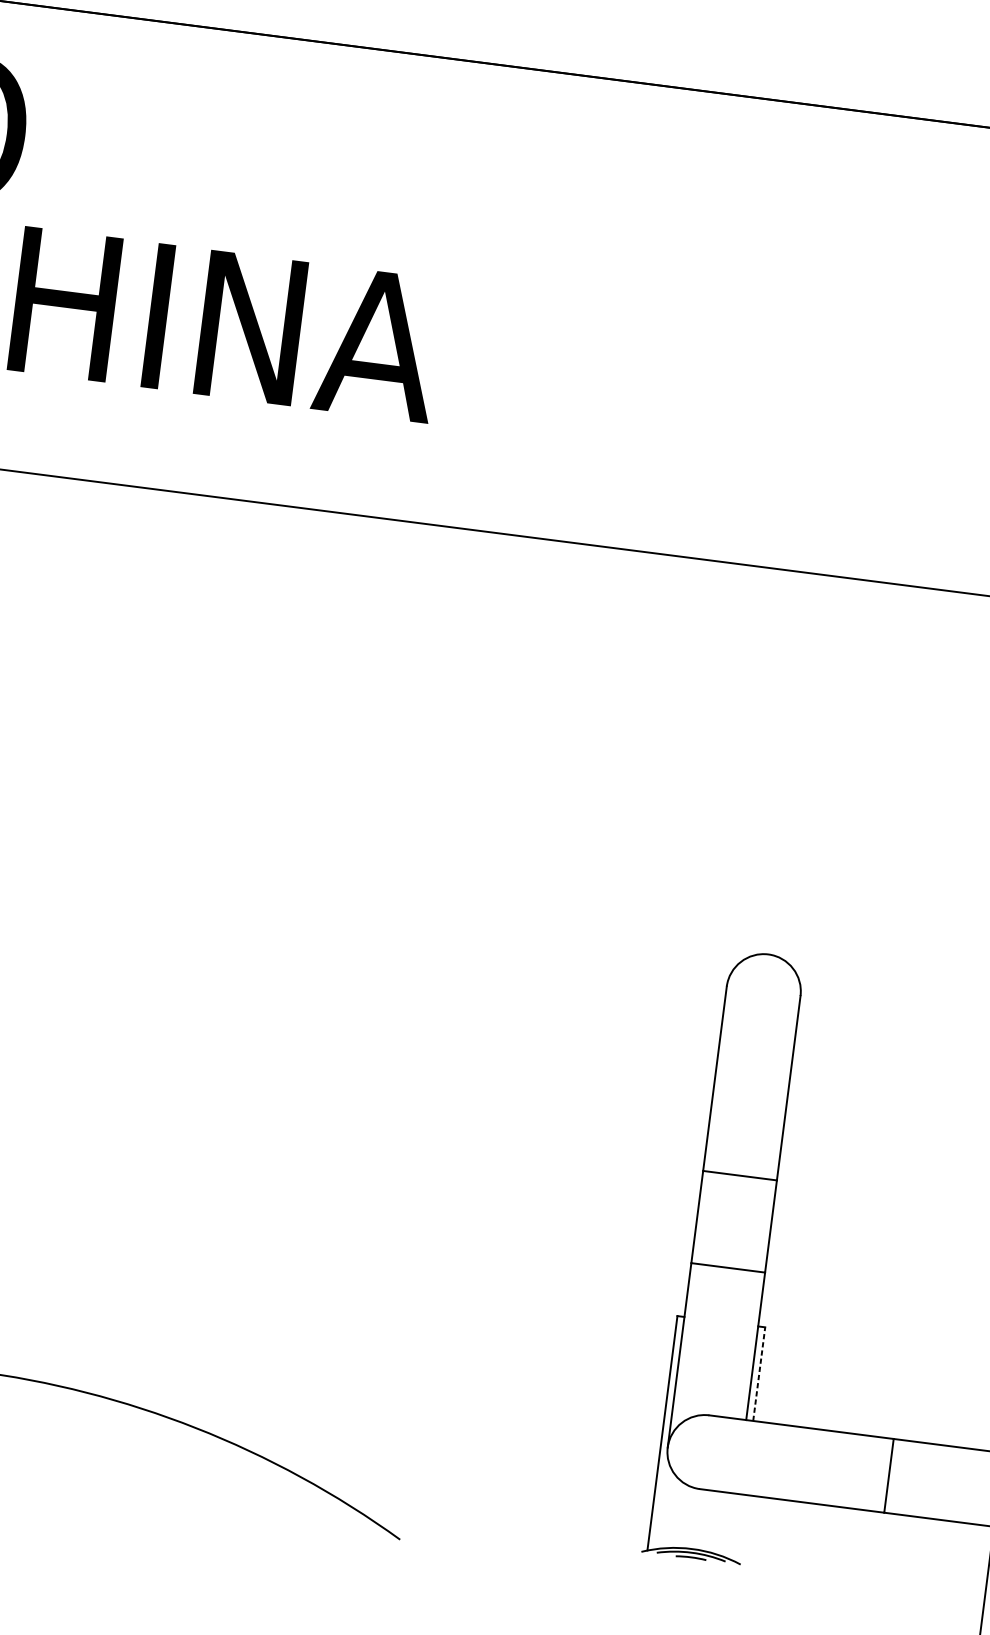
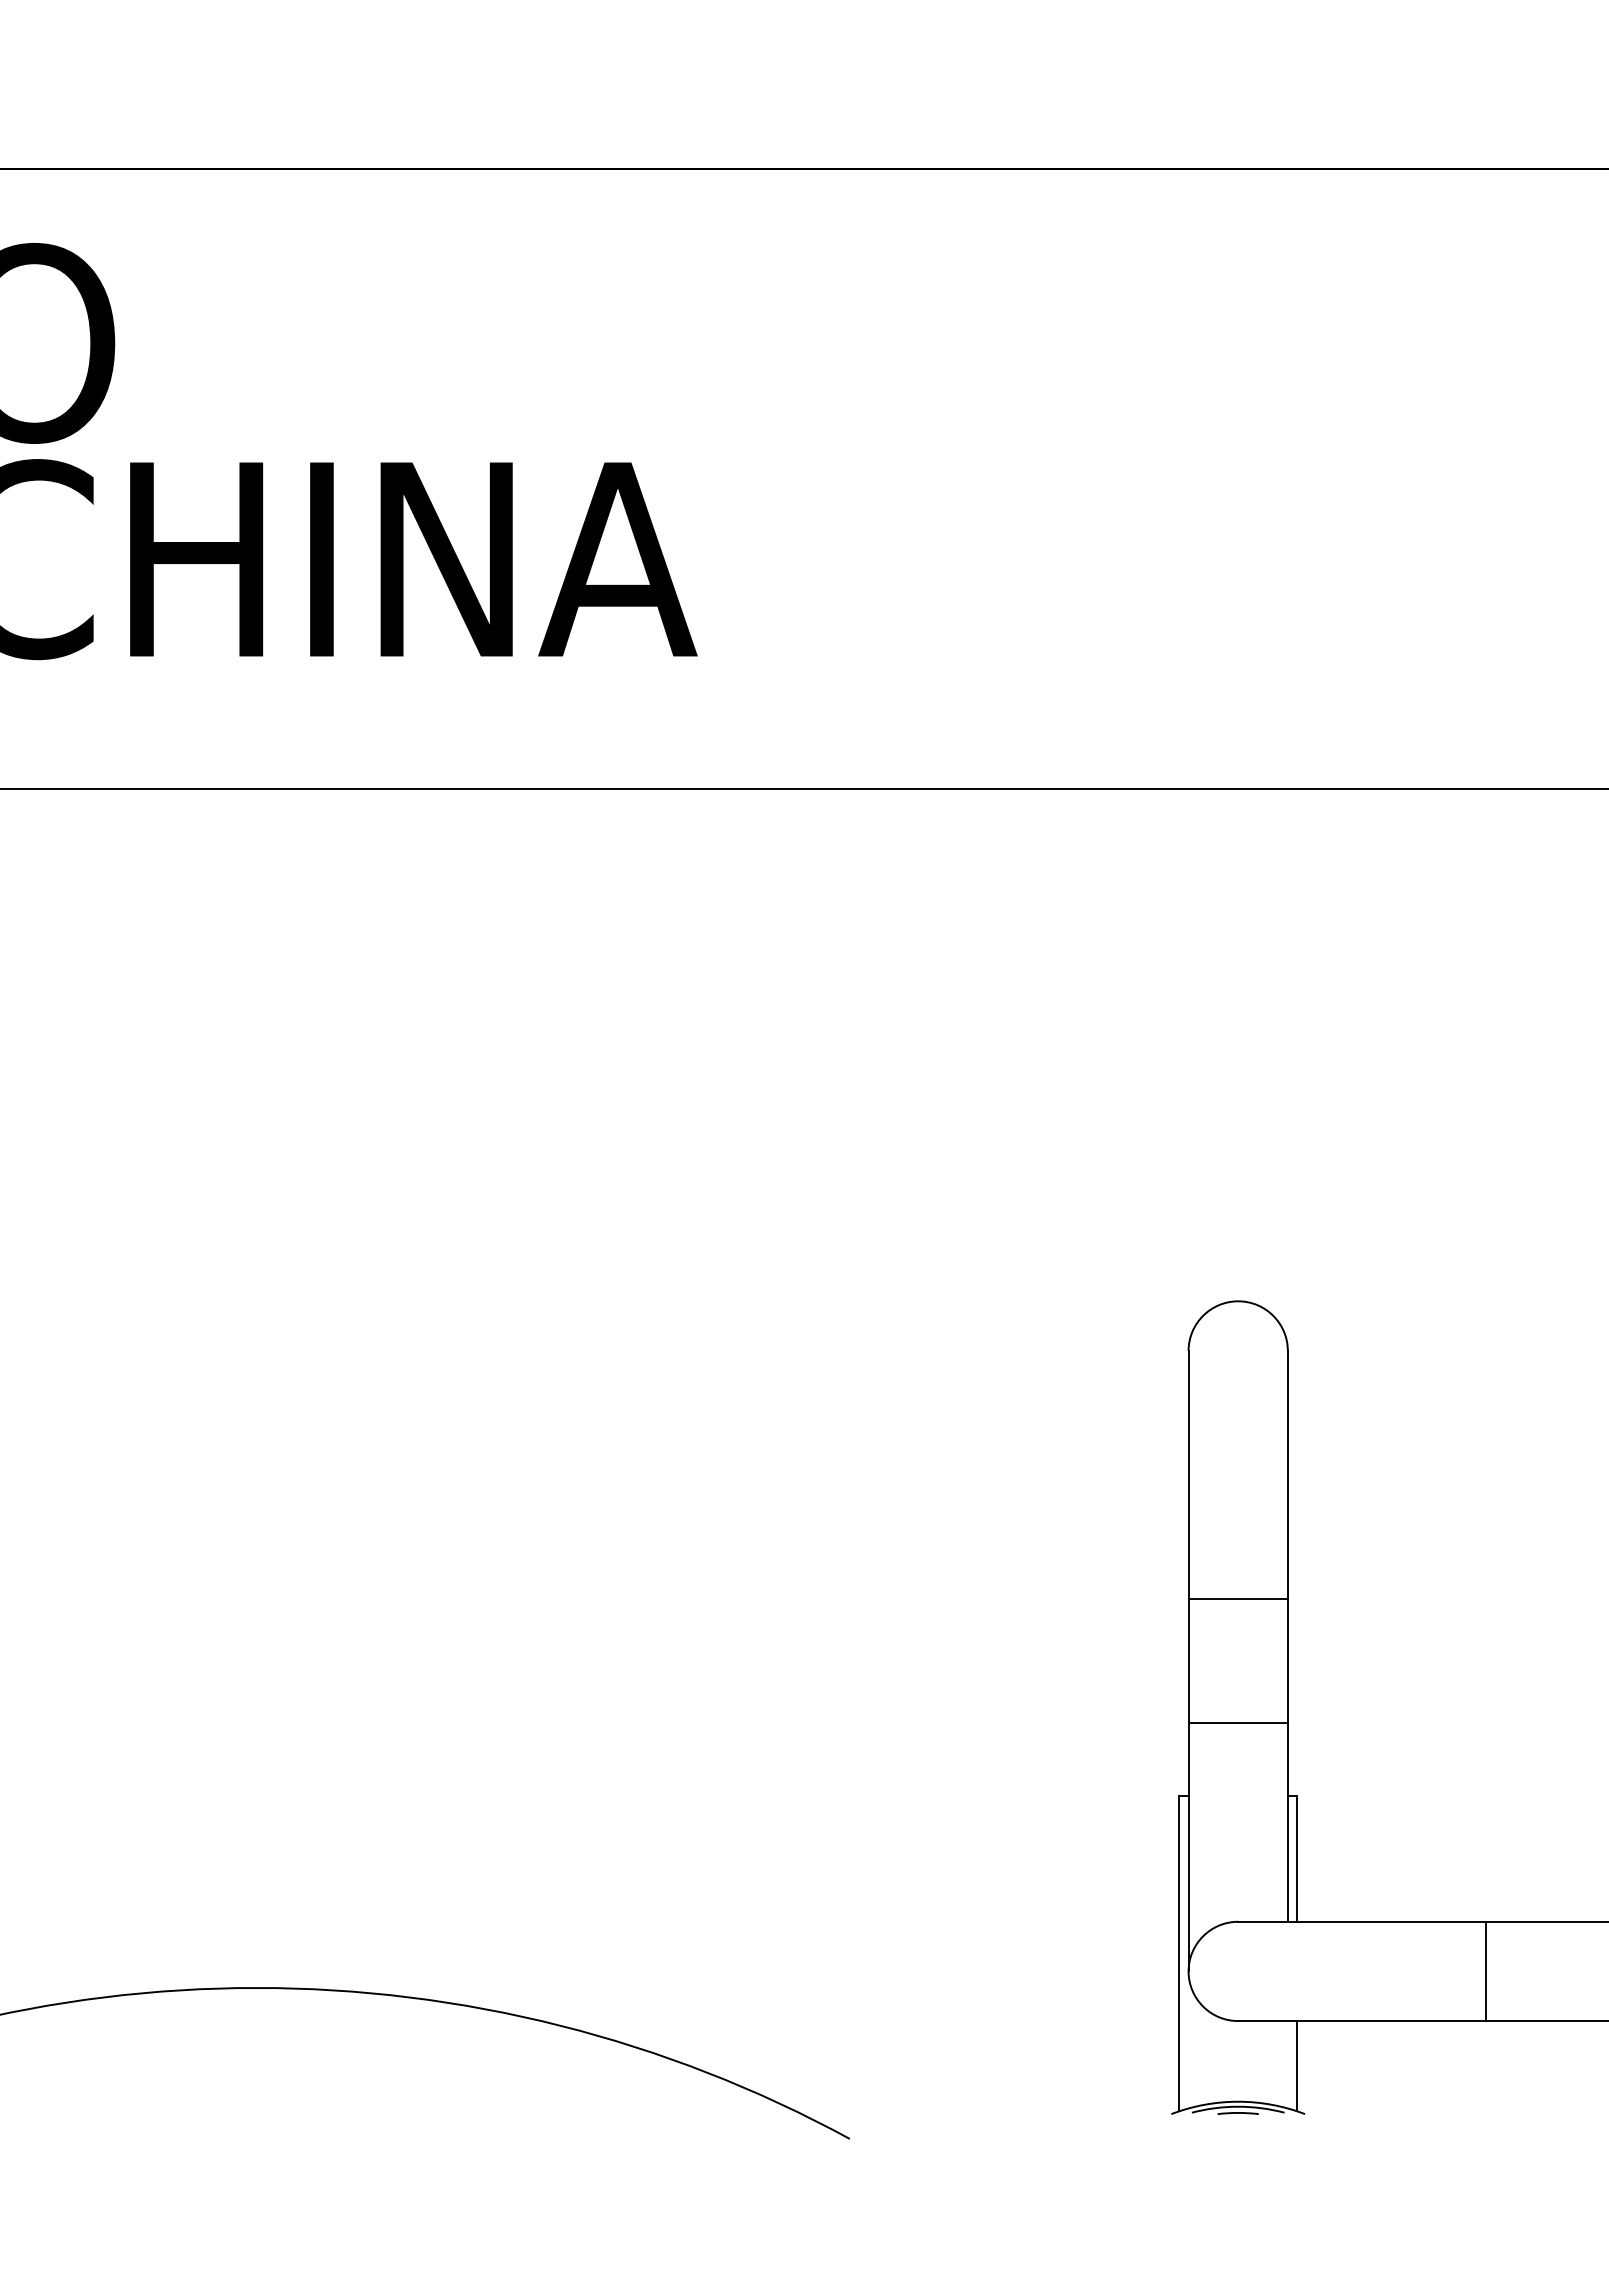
line: (759, 1373) -> (1297, 1858), dashed -> solid
line: (739, 1528) -> (1297, 2066), added

